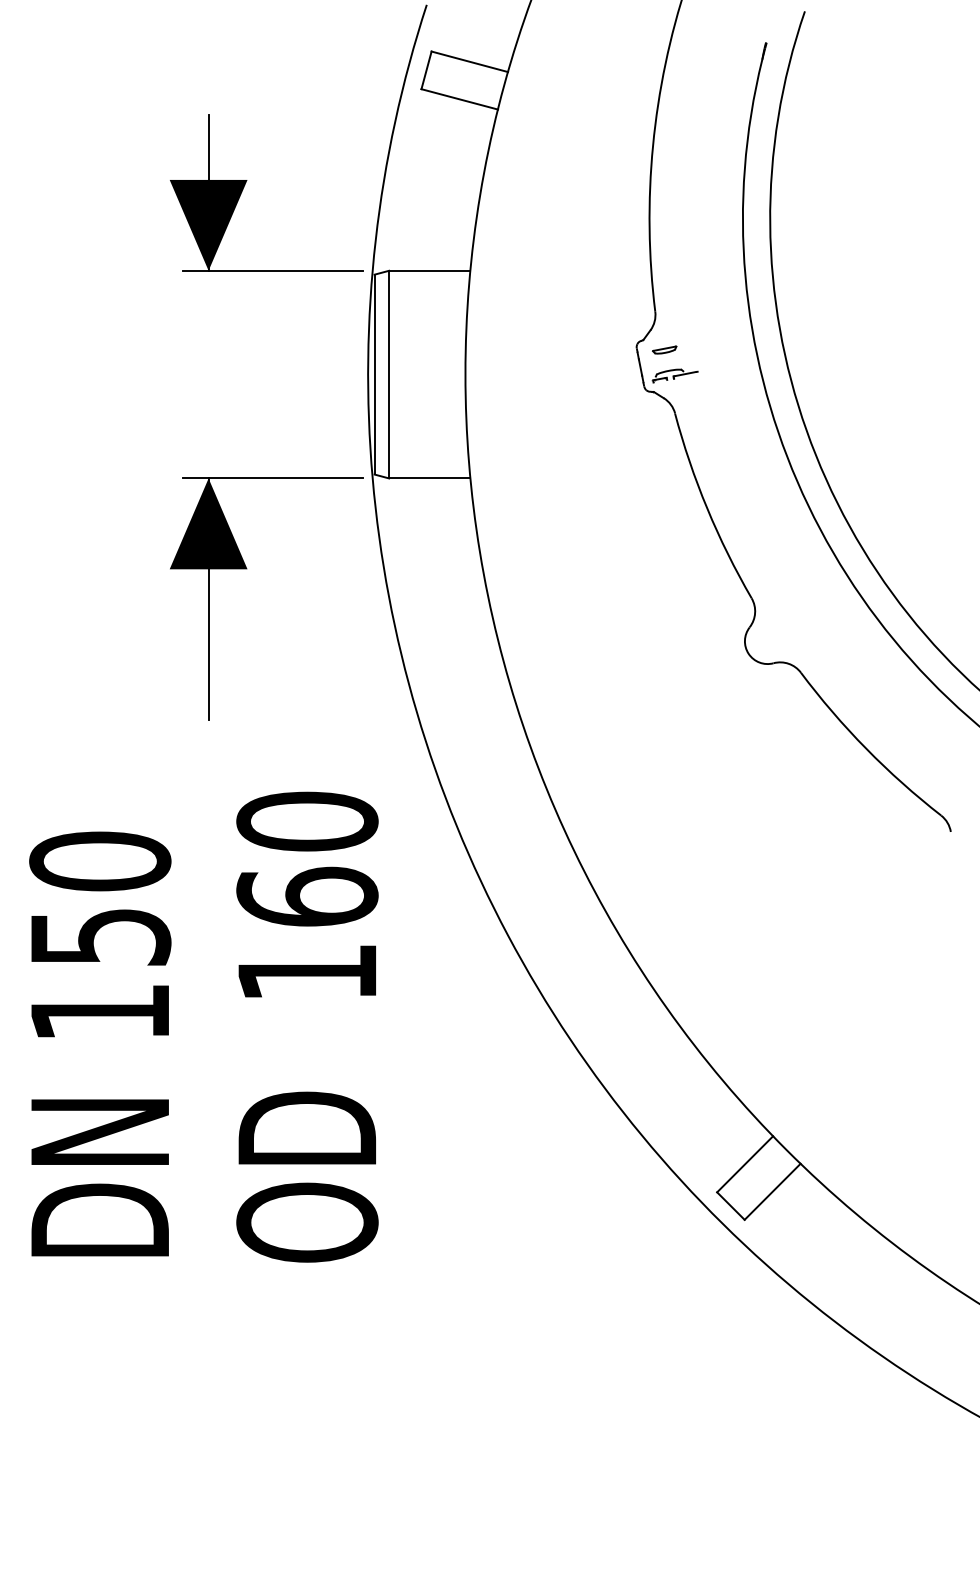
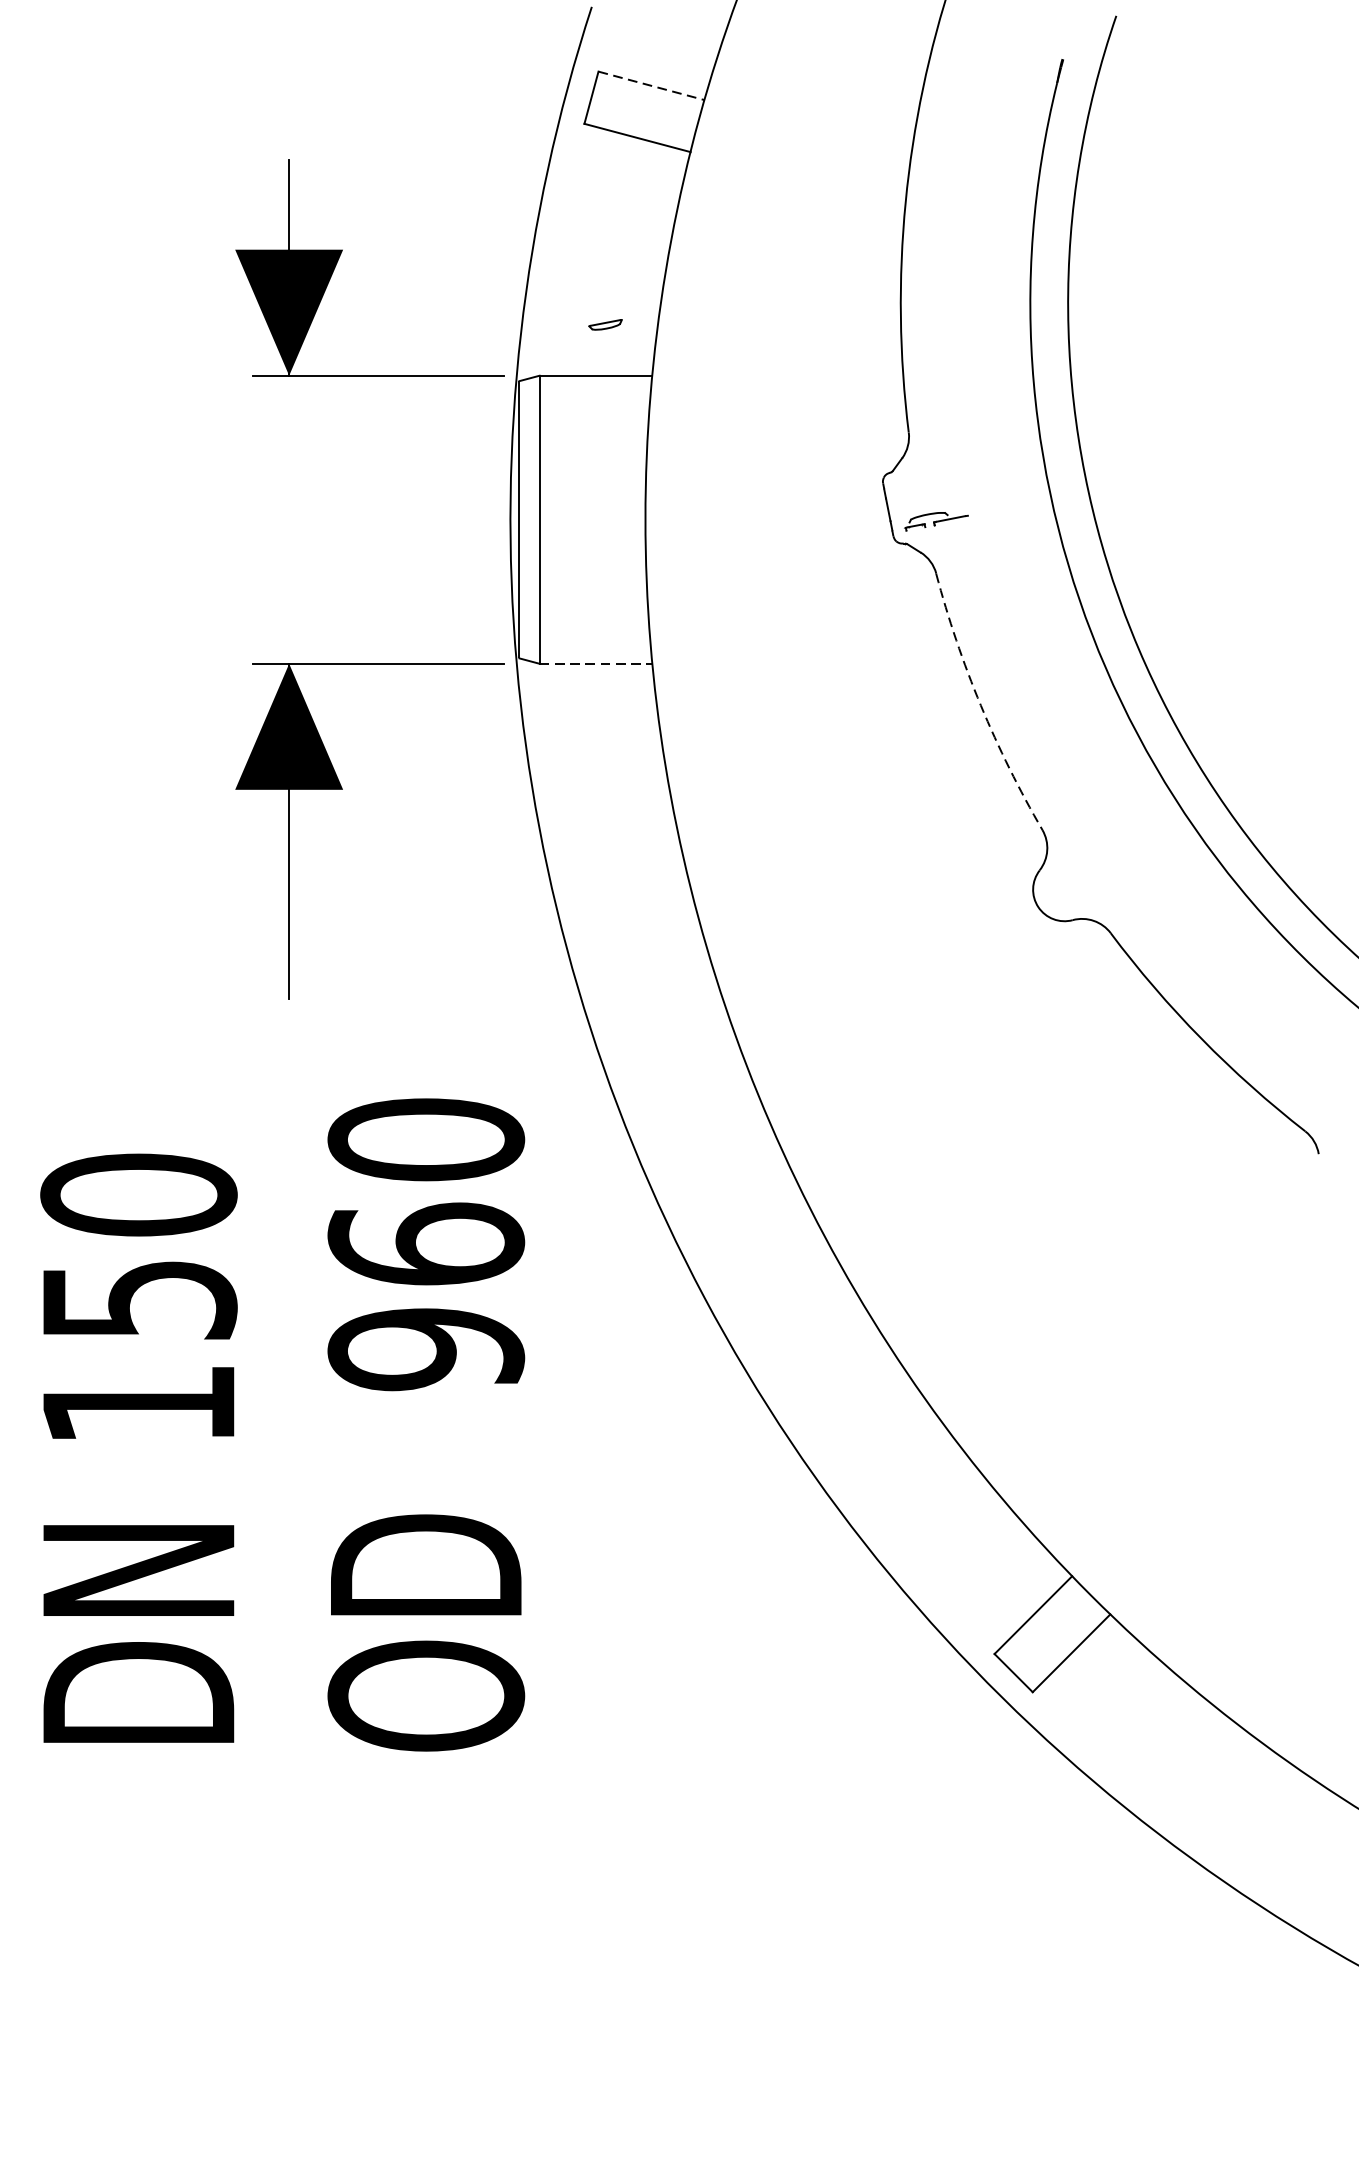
line: (469, 61) -> (651, 85), solid -> dashed
part: (664, 349) -> (605, 324), moved
line: (429, 478) -> (595, 663), solid -> dashed
arc: (707, 508) -> (981, 705), solid -> dashed
text: (307, 972) -> (426, 1349), 160 -> 960

